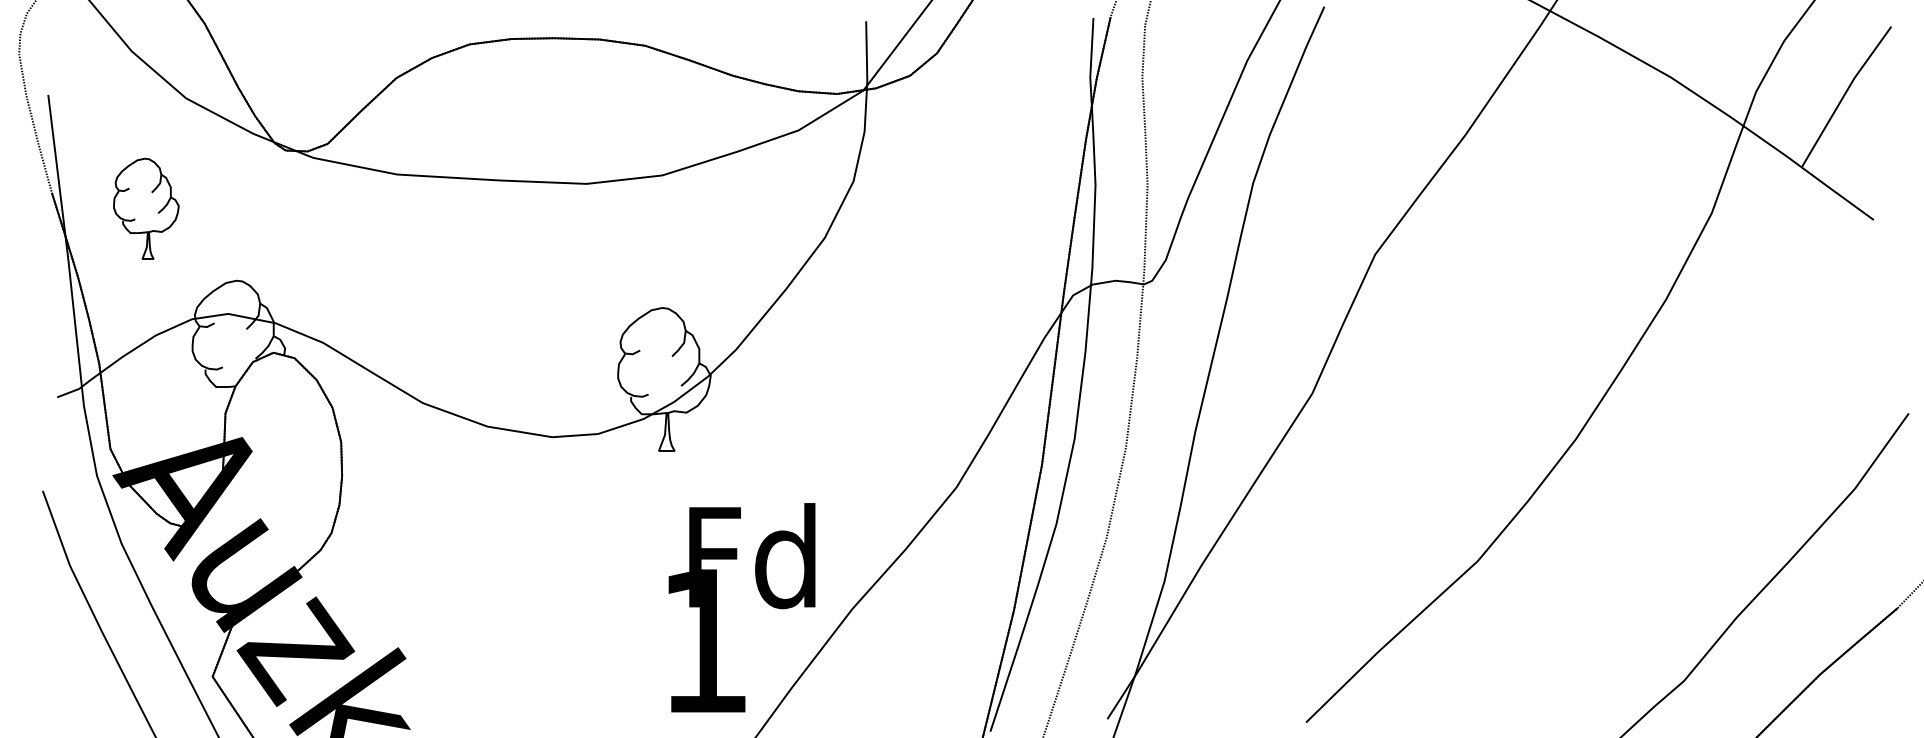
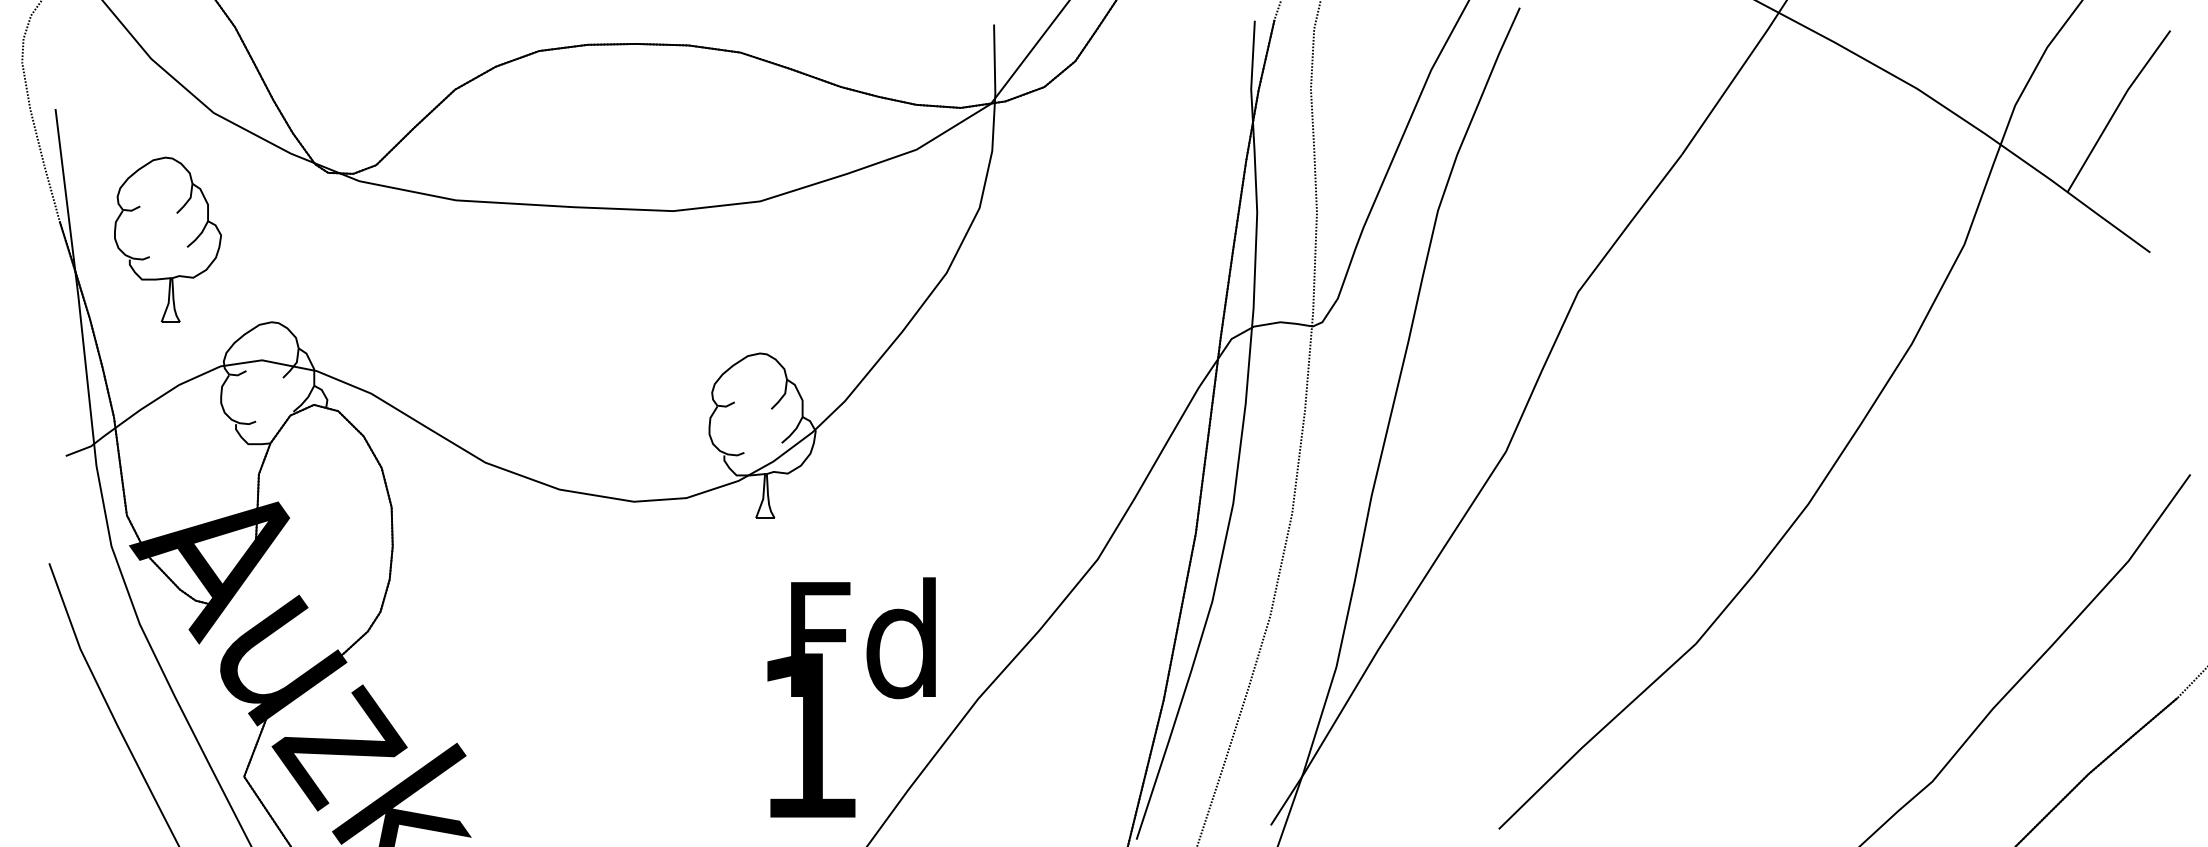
part: (146, 208) -> (168, 239), size x1.43

